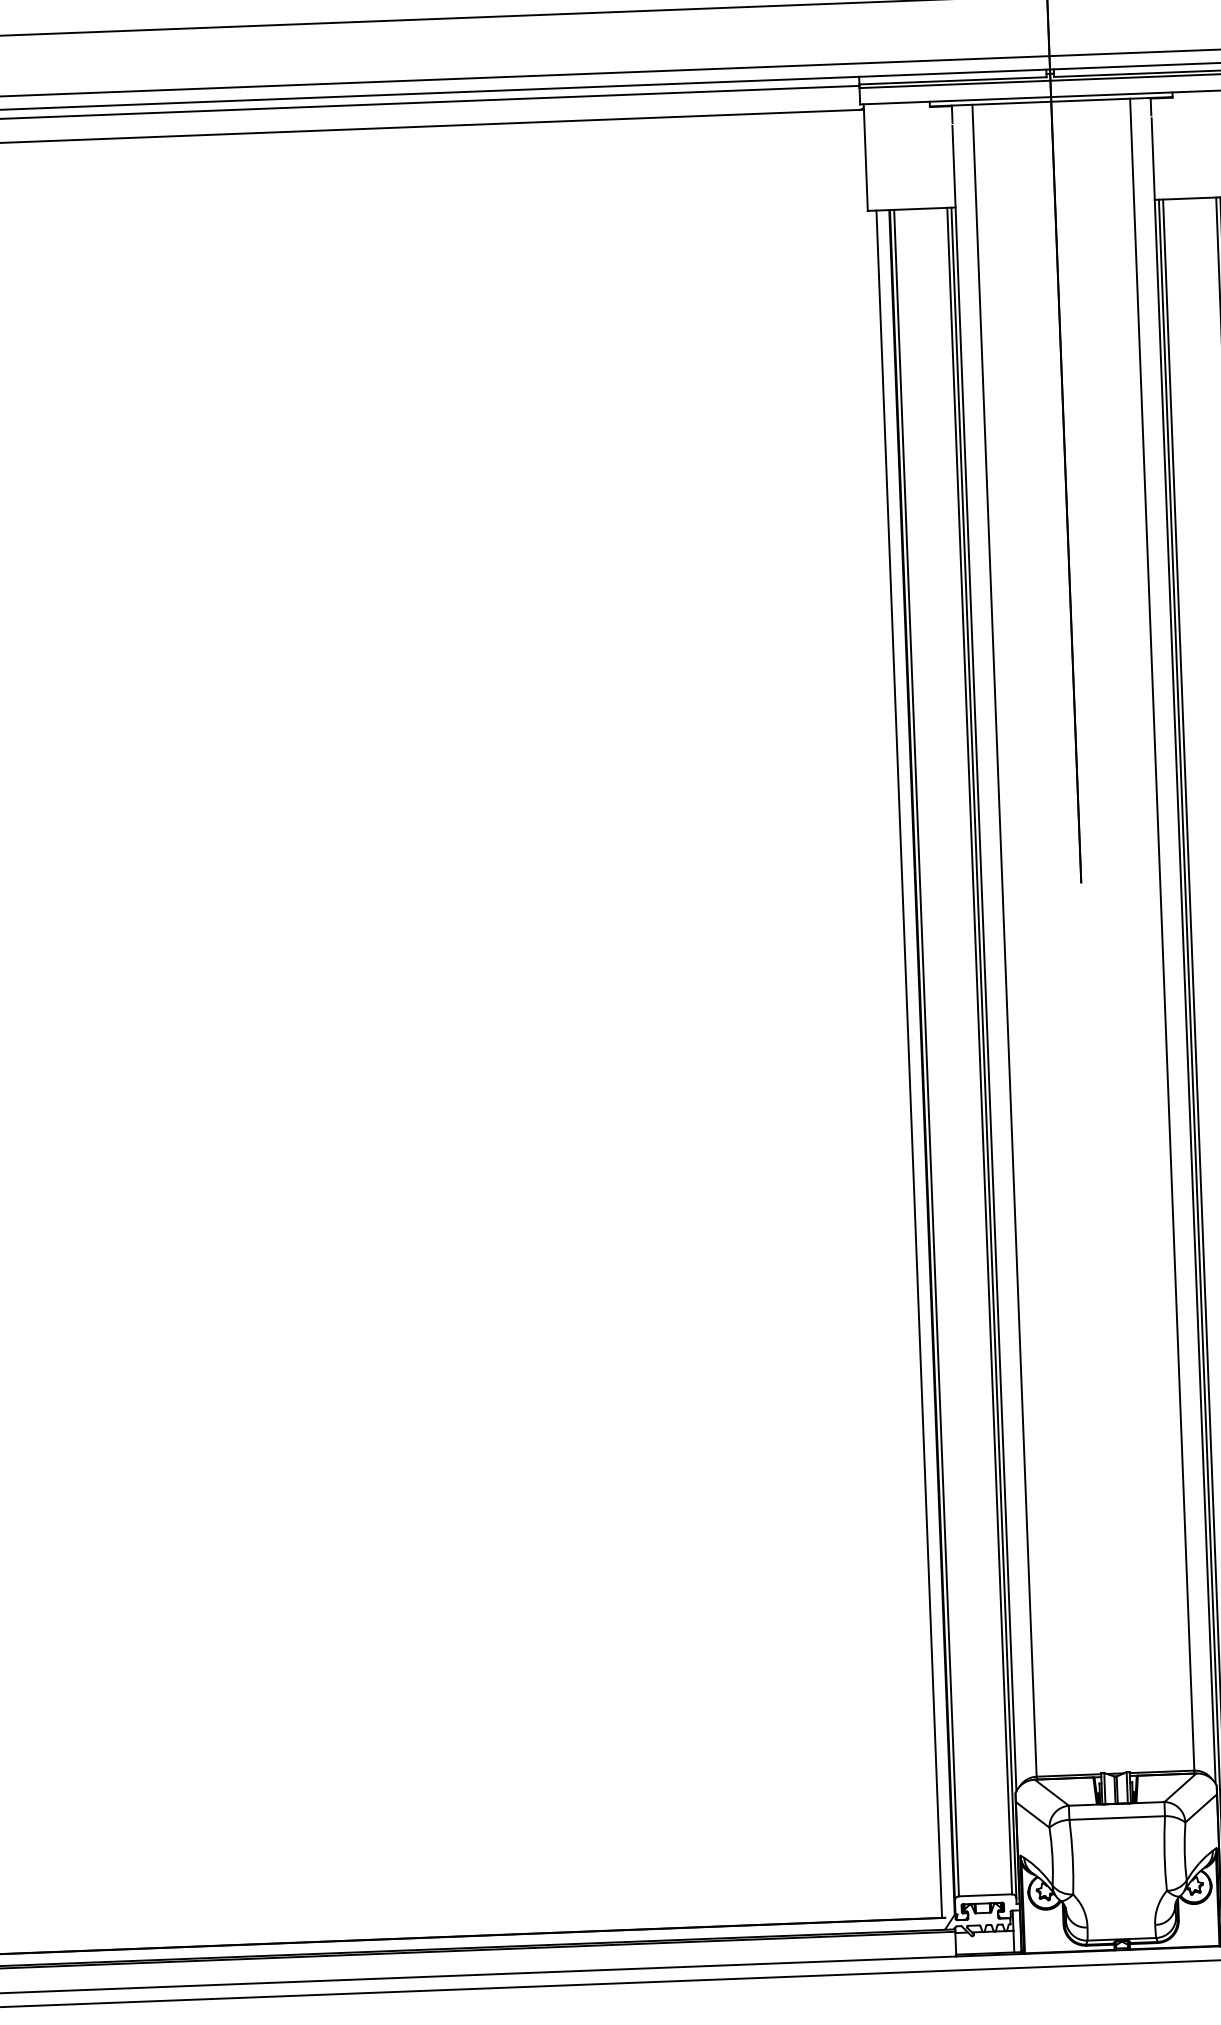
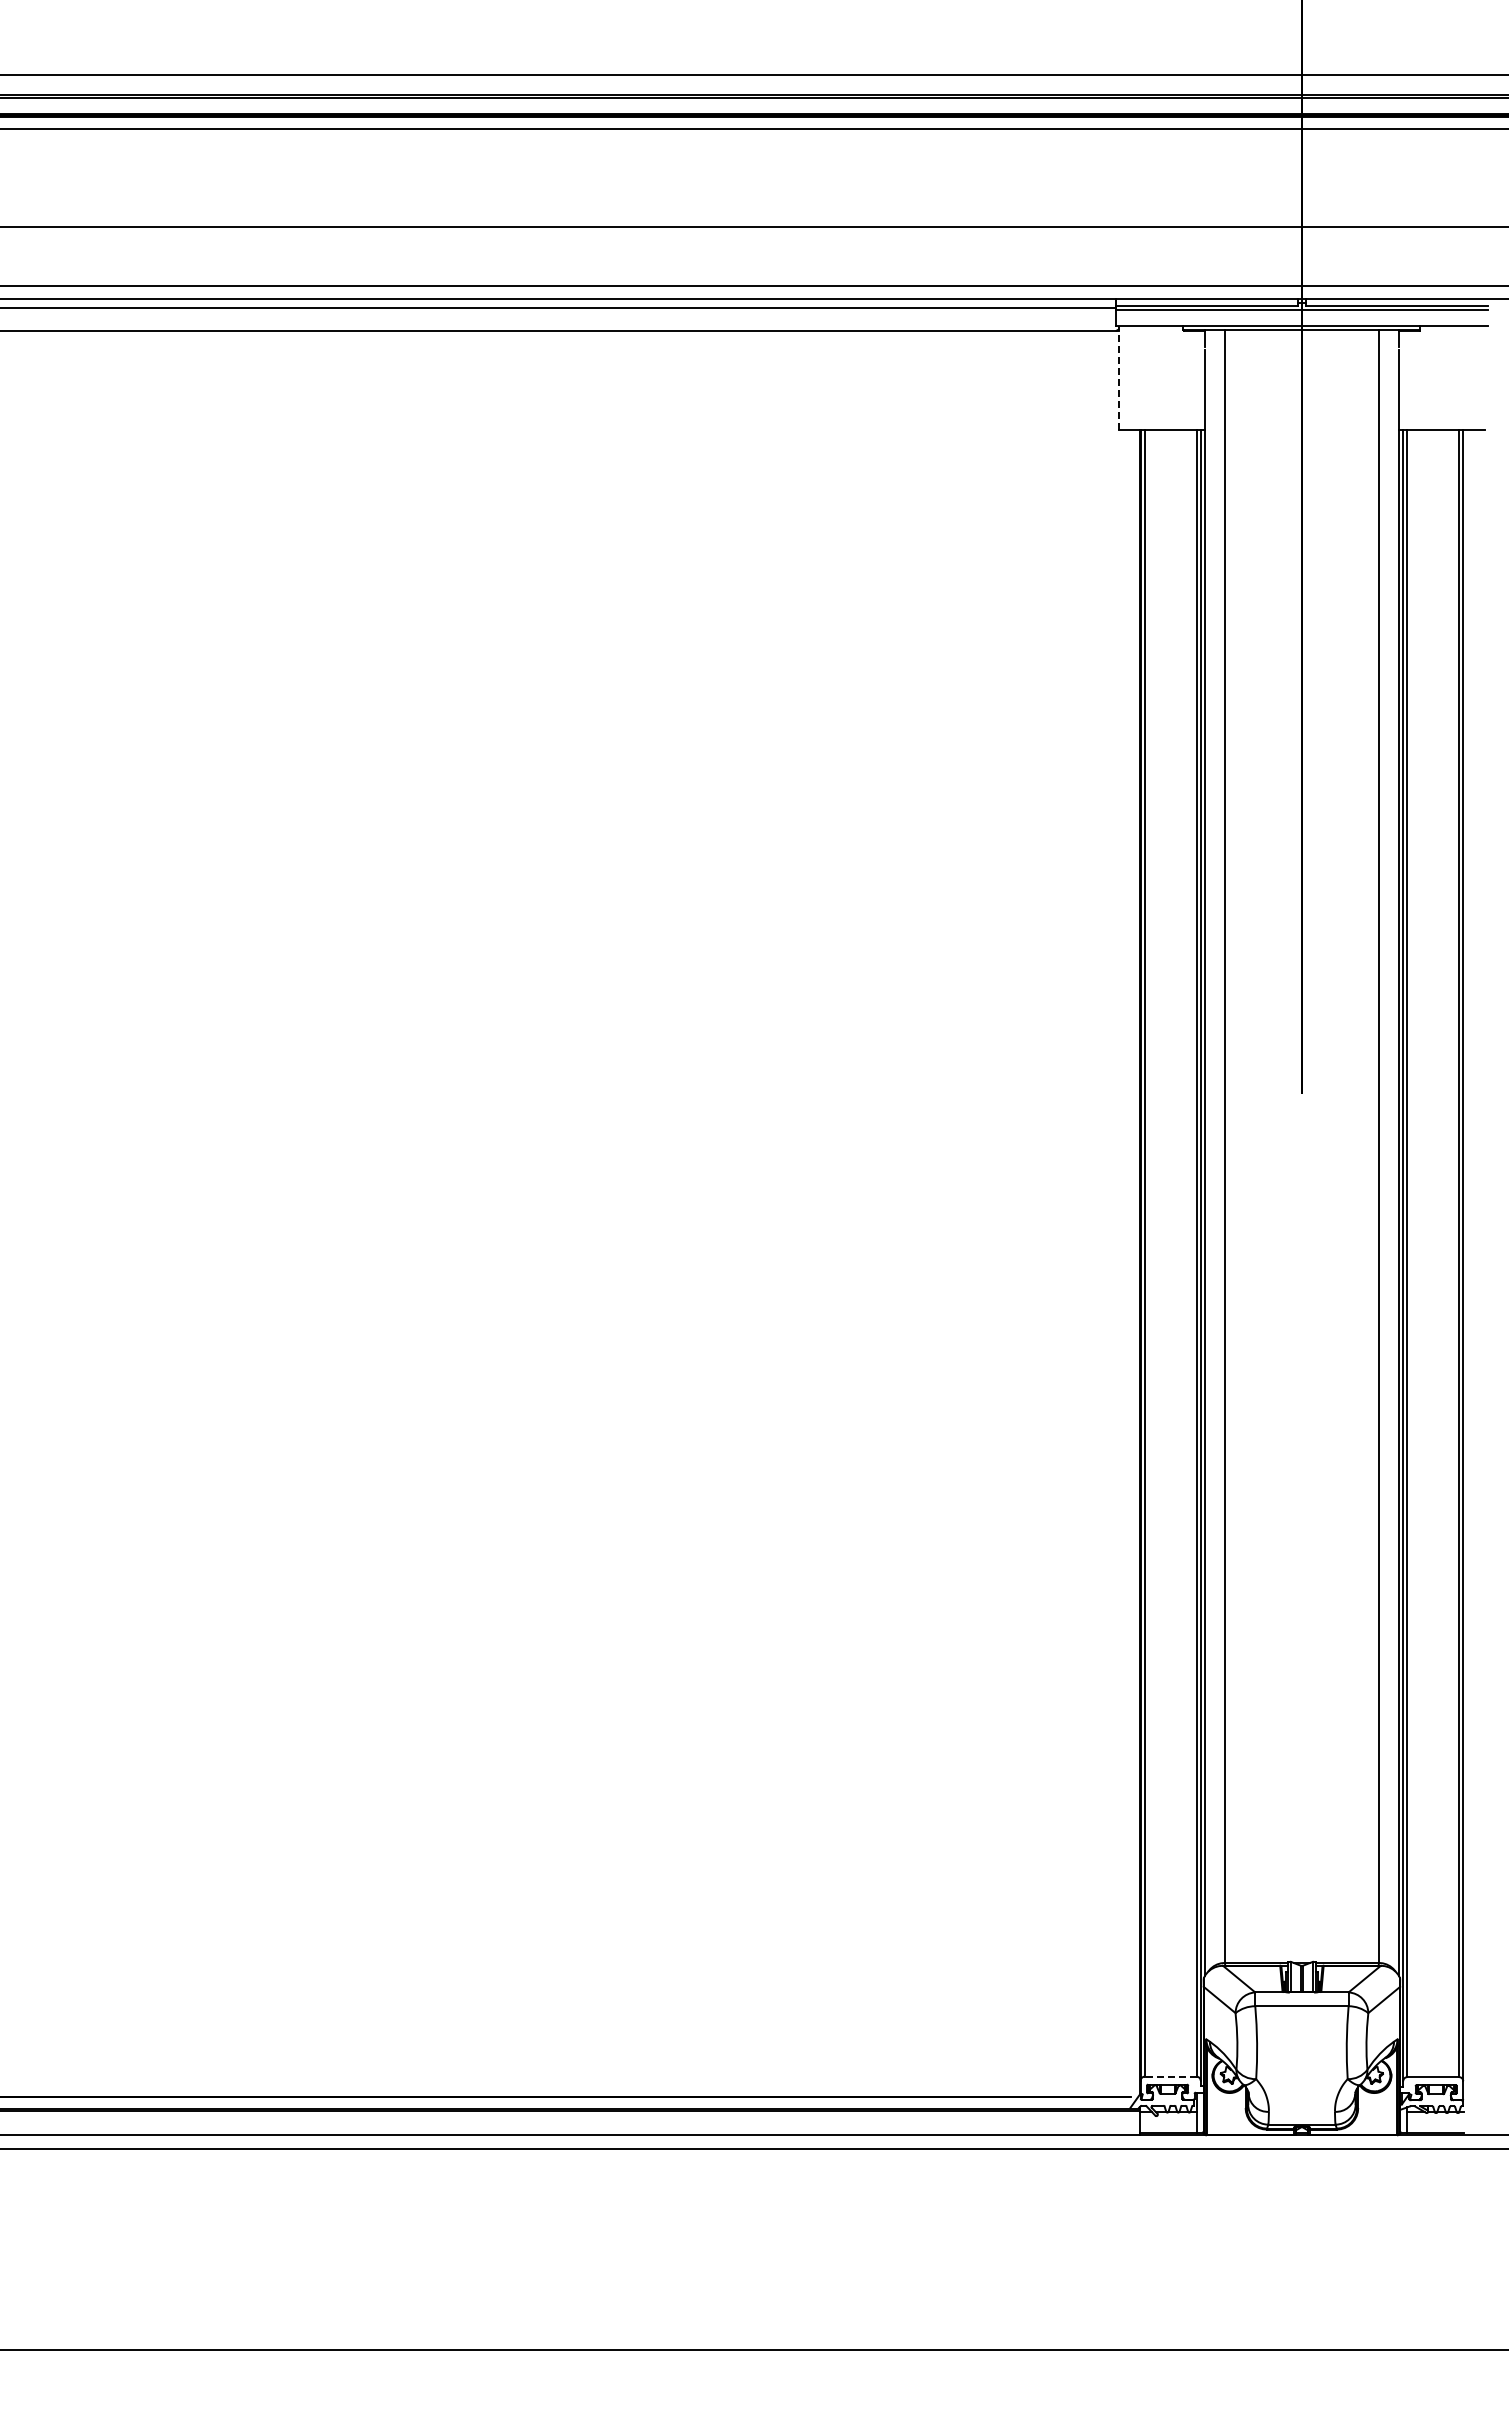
line: (865, 157) -> (1118, 377), solid -> dashed
line: (909, 1064) -> (1127, 1263), removed
line: (985, 1895) -> (1170, 2076), solid -> dashed

